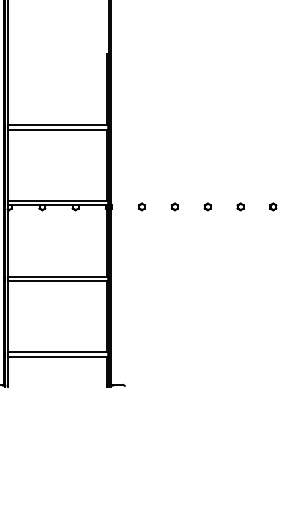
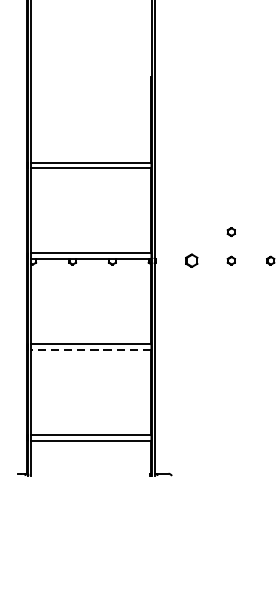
part: (174, 182) -> (230, 231), added
part: (141, 206) -> (191, 260), size x1.6
line: (57, 281) -> (90, 350), solid -> dashed

